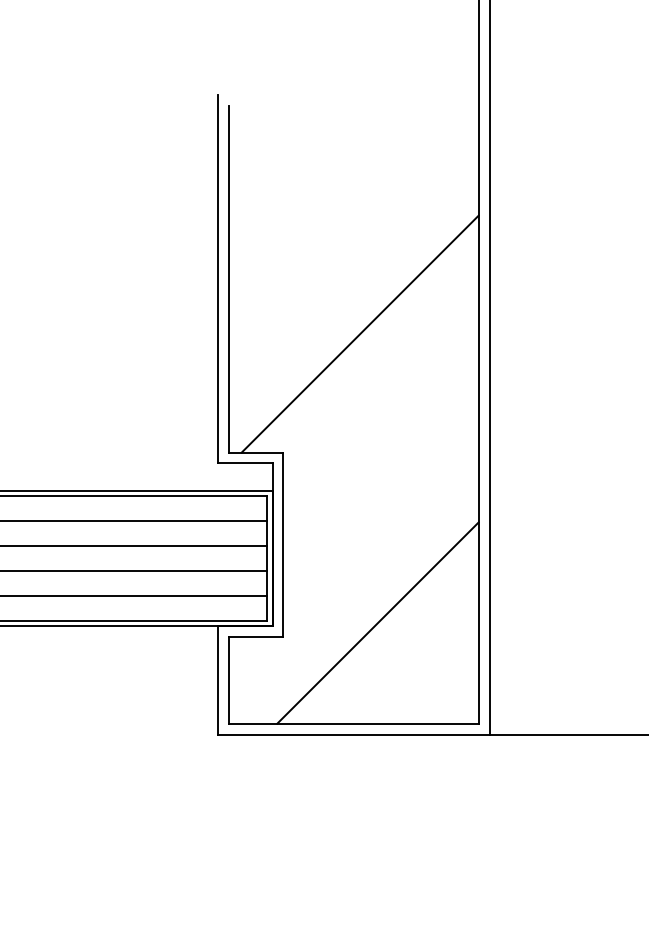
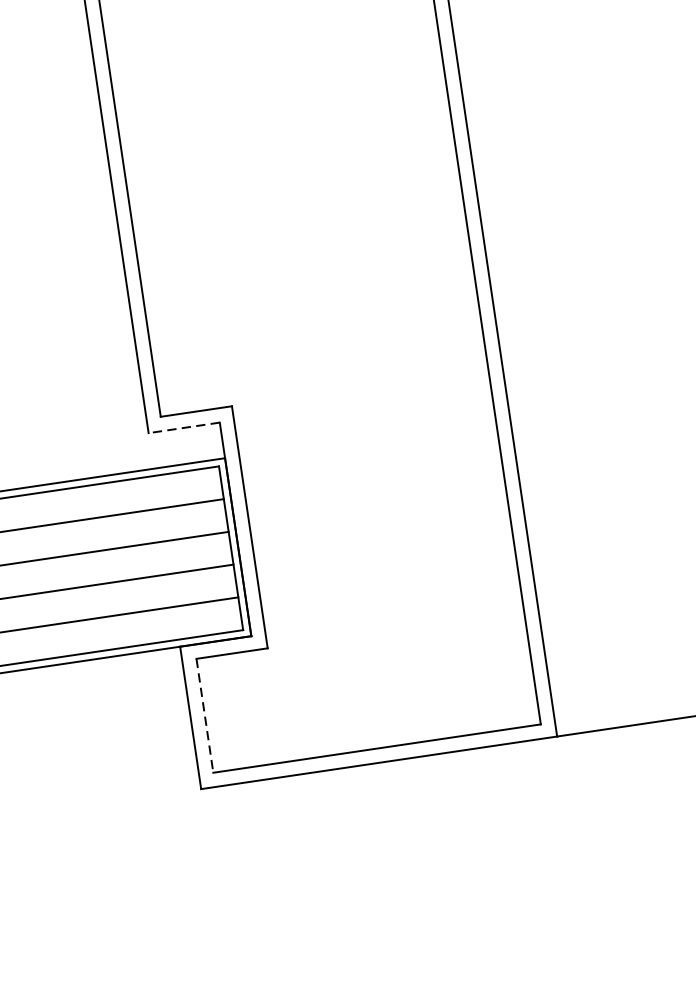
line: (359, 333) -> (308, 235), removed
line: (245, 463) -> (184, 427), solid -> dashed
line: (377, 622) -> (388, 611), removed
line: (229, 680) -> (205, 715), solid -> dashed

